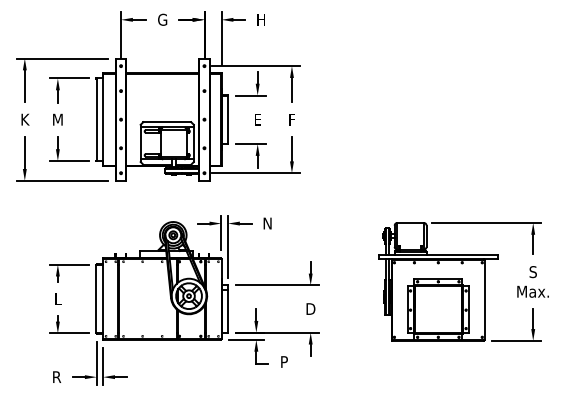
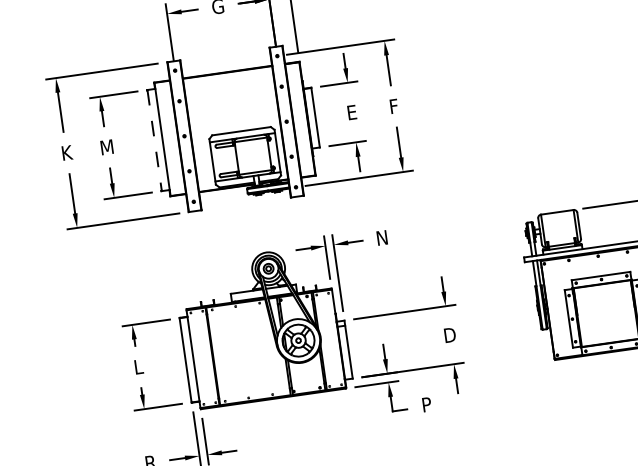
line: (96, 120) -> (154, 141), solid -> dashed

